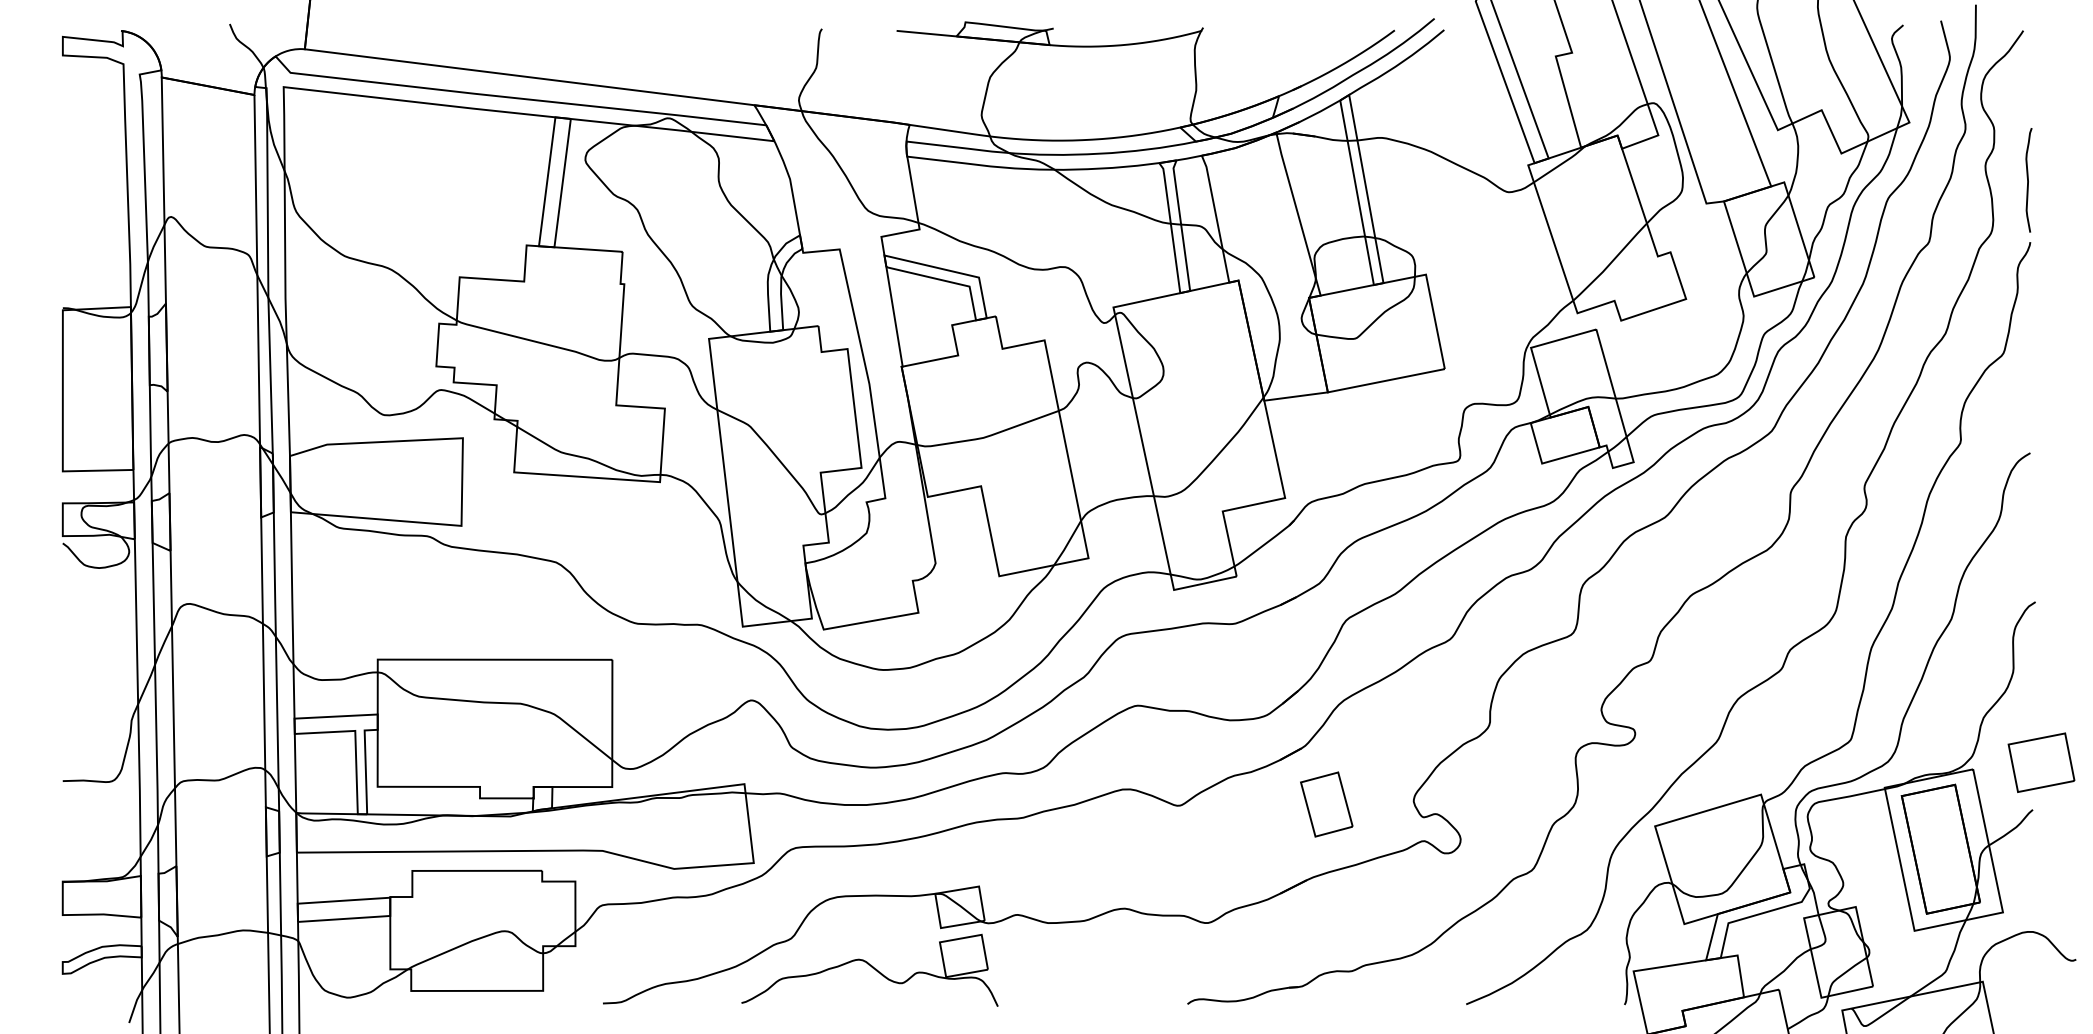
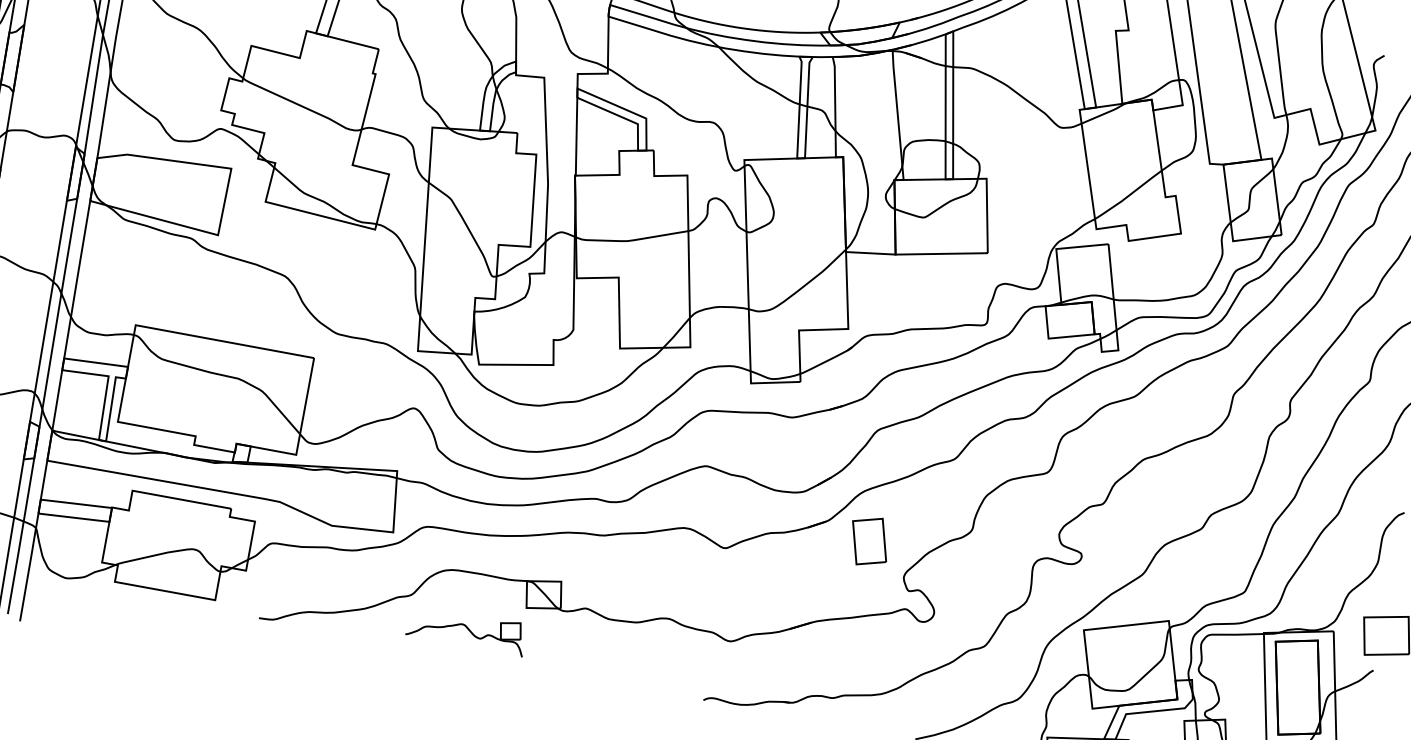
part: (1326, 804) -> (869, 541), moved
part: (869, 969) -> (466, 629), size x0.6

